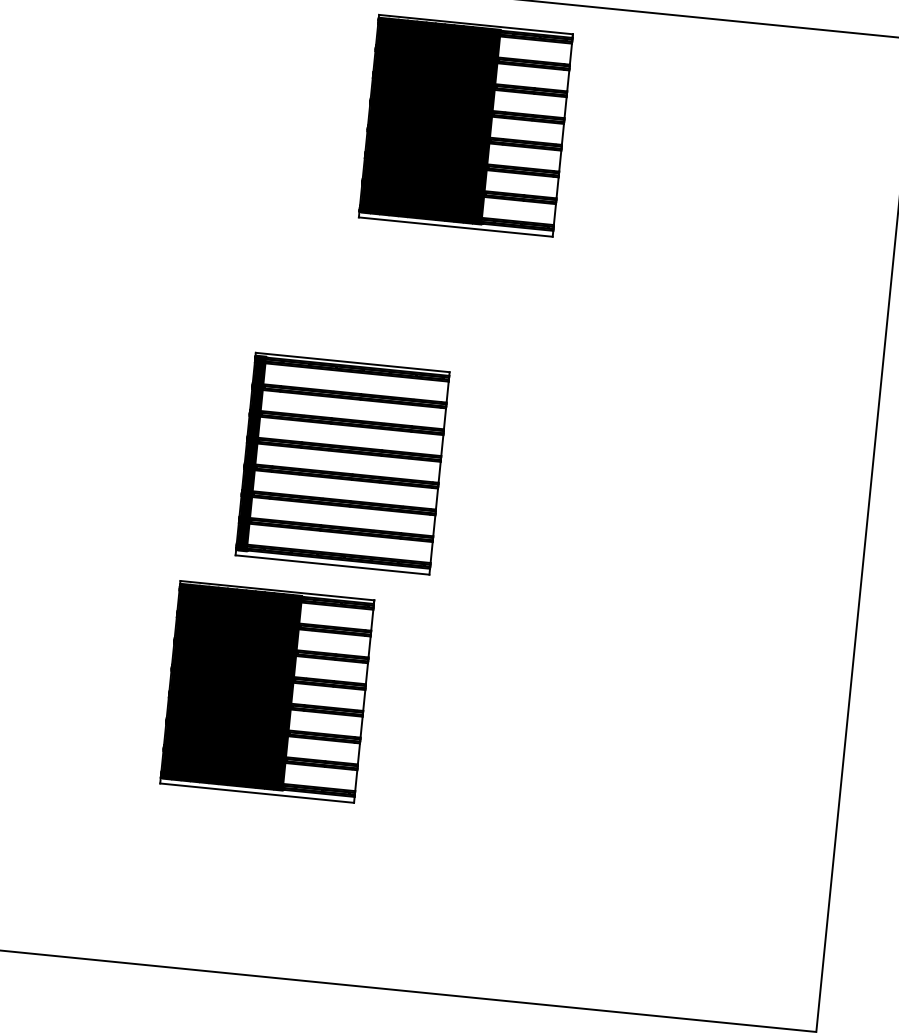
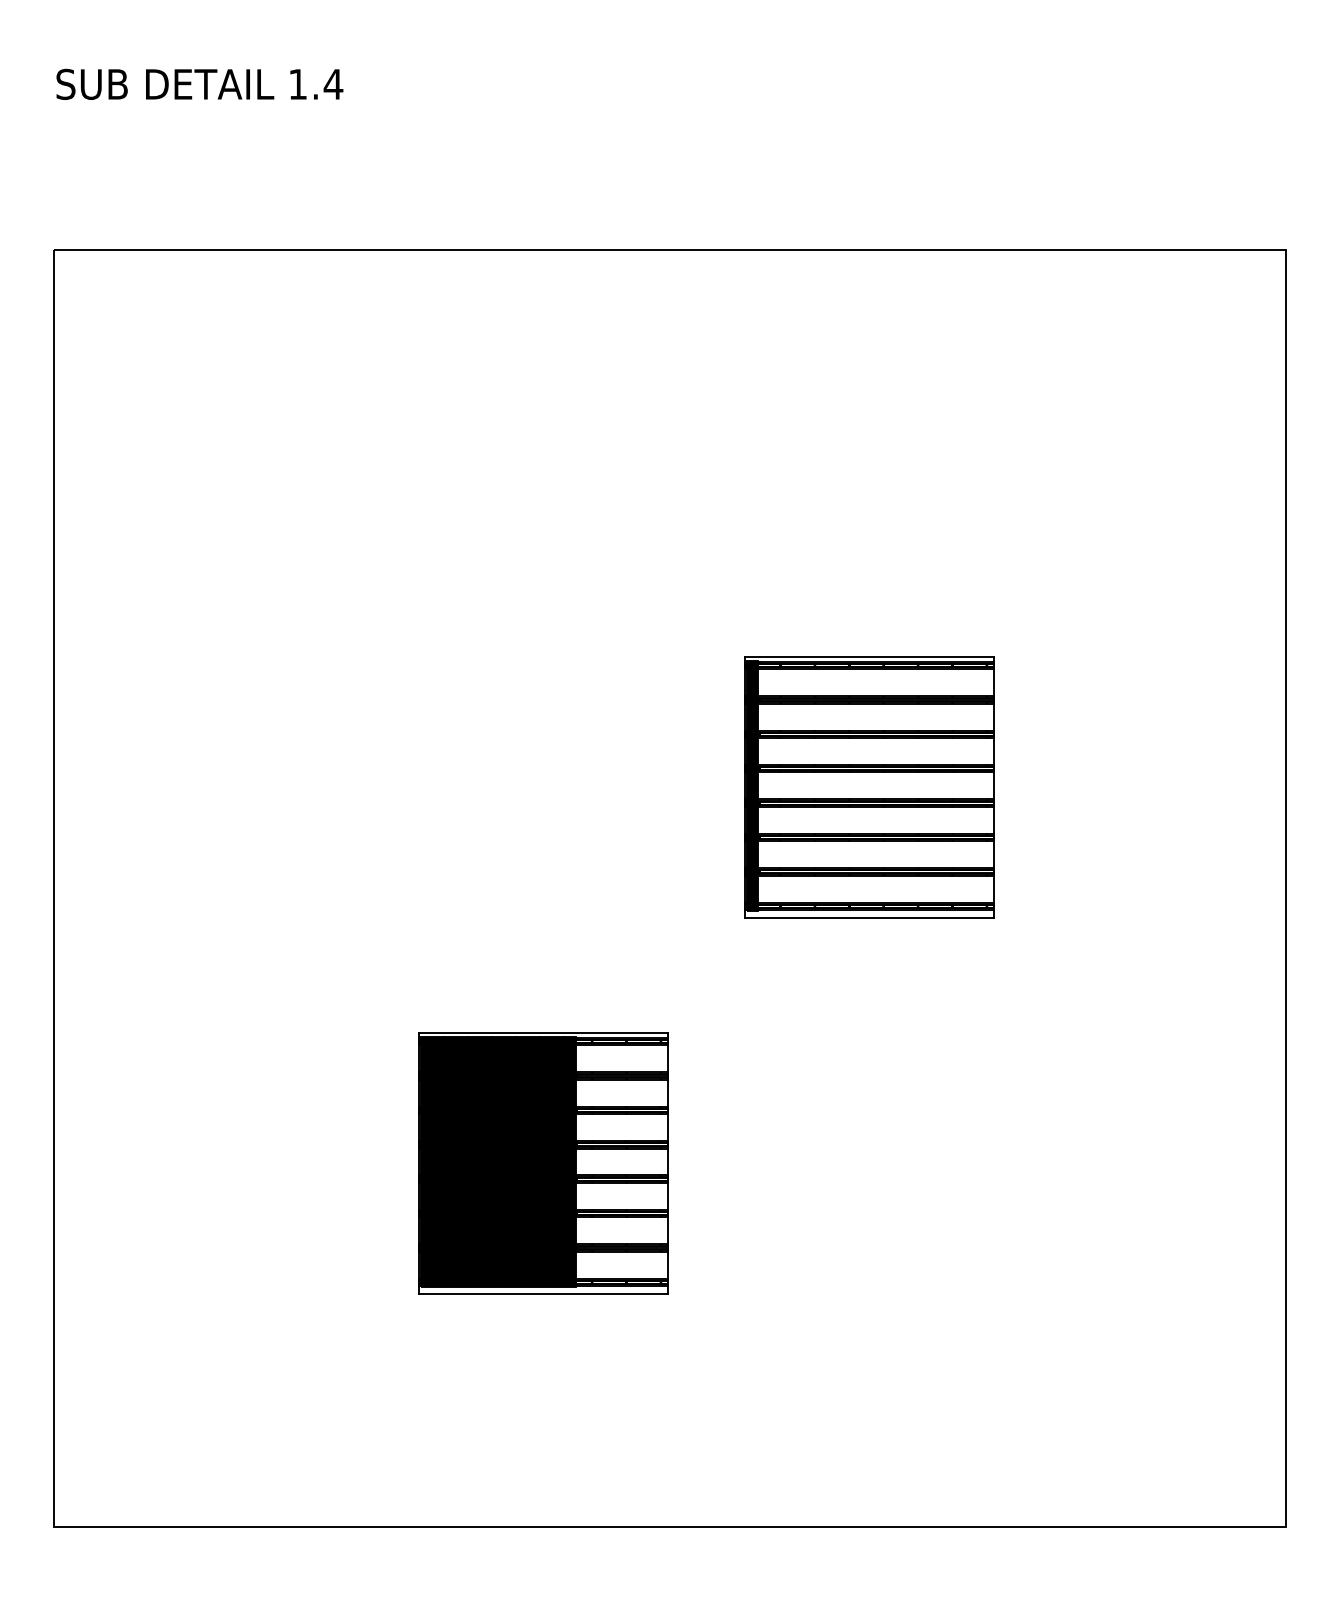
part: (465, 125) -> (724, 417), removed
part: (342, 463) -> (869, 787), moved

